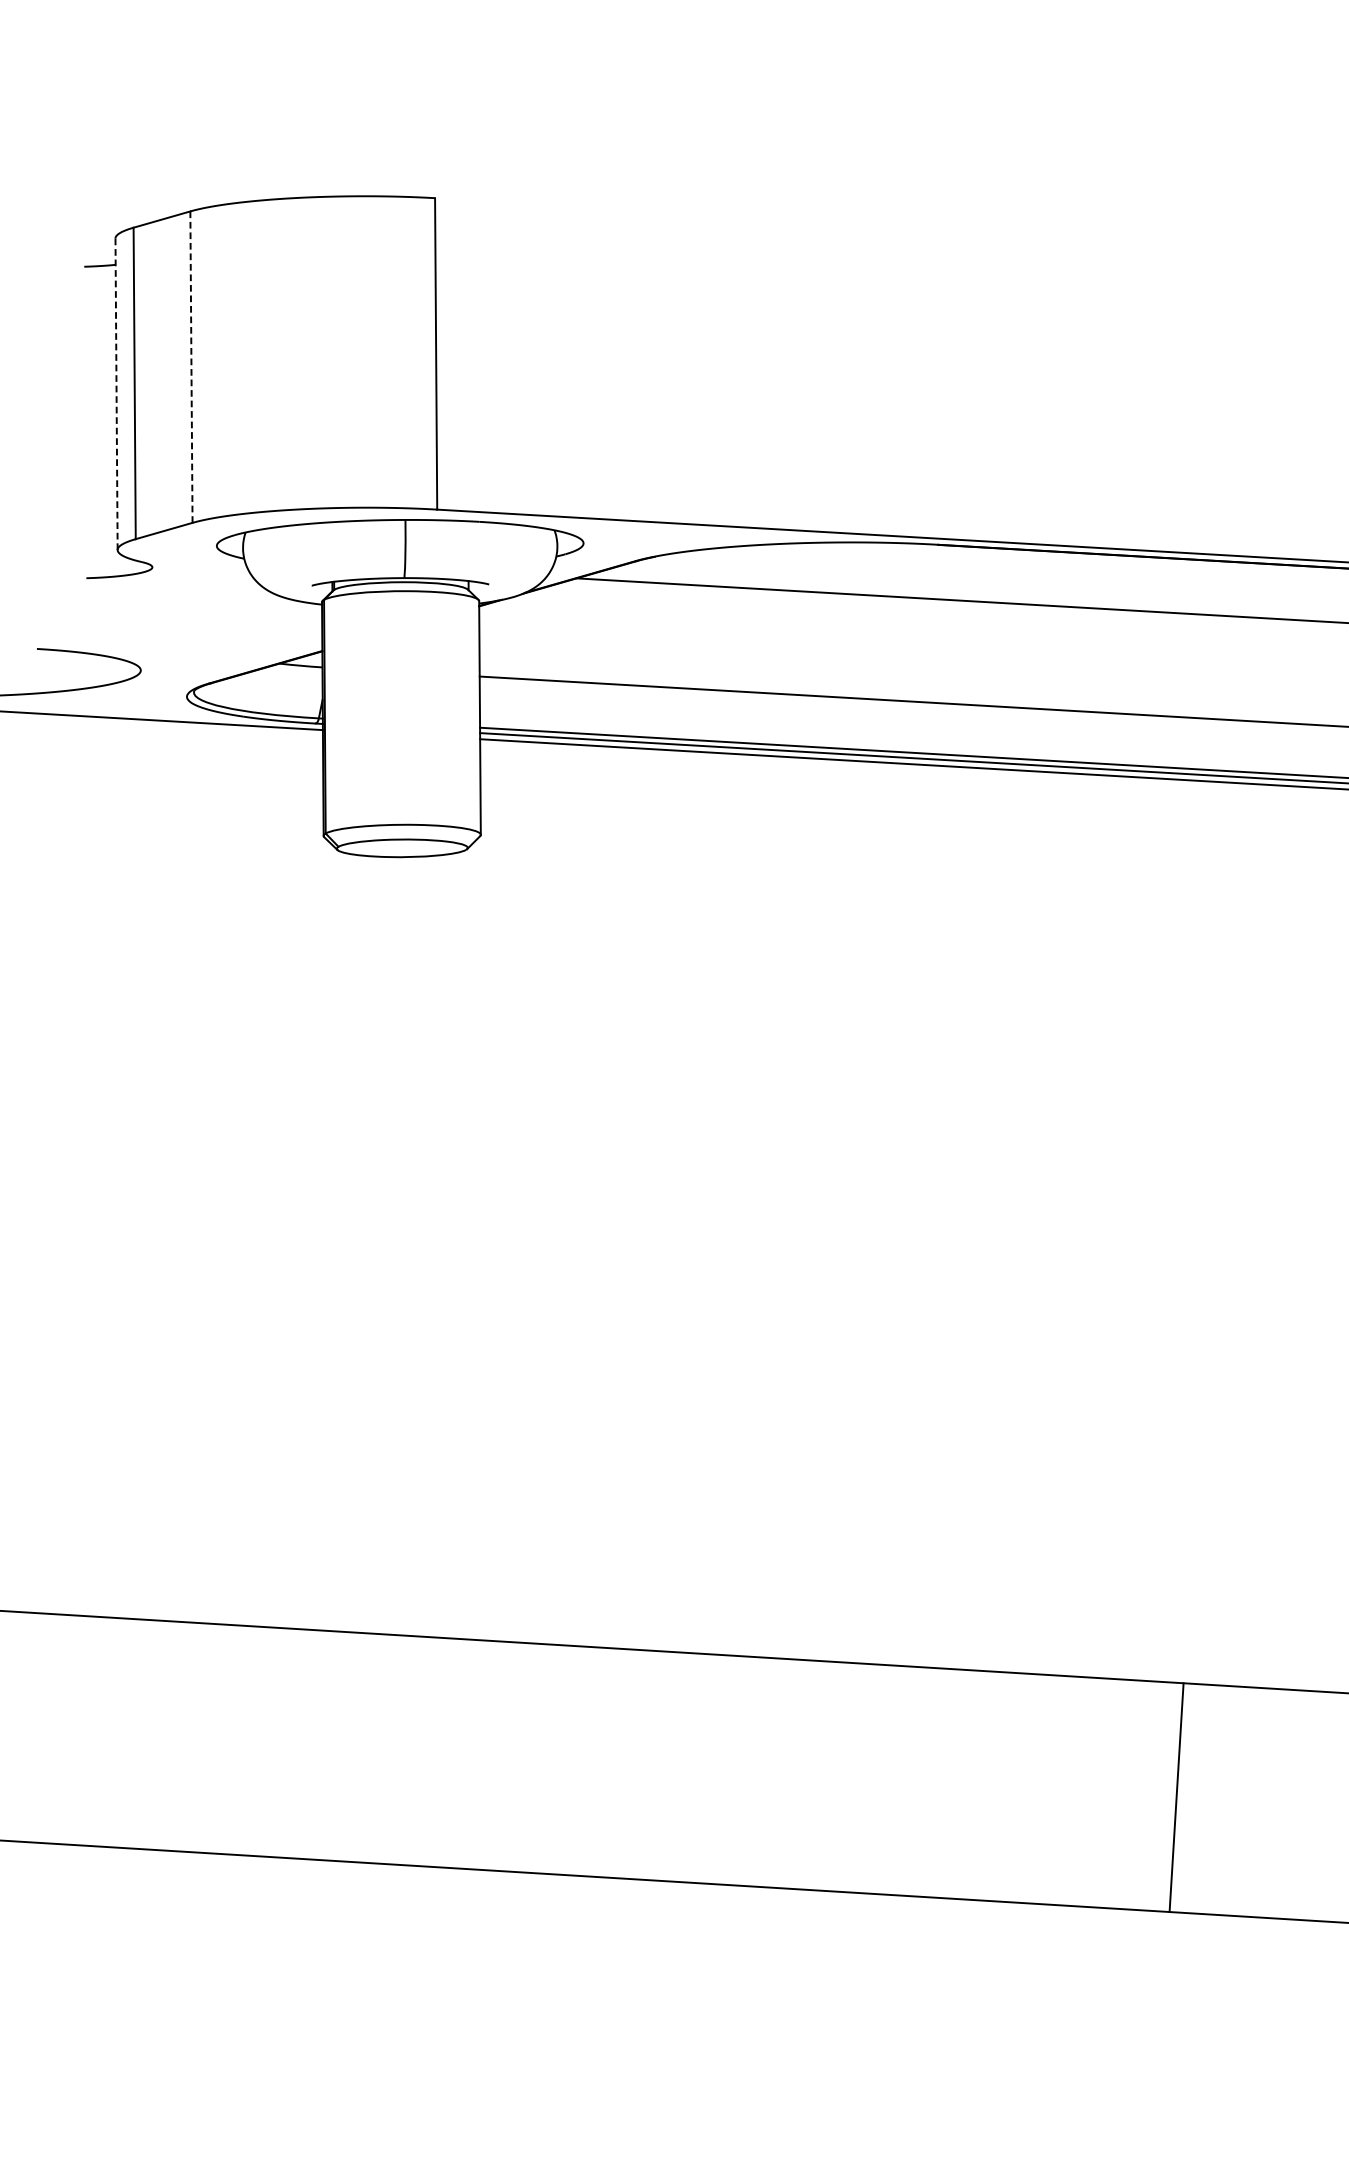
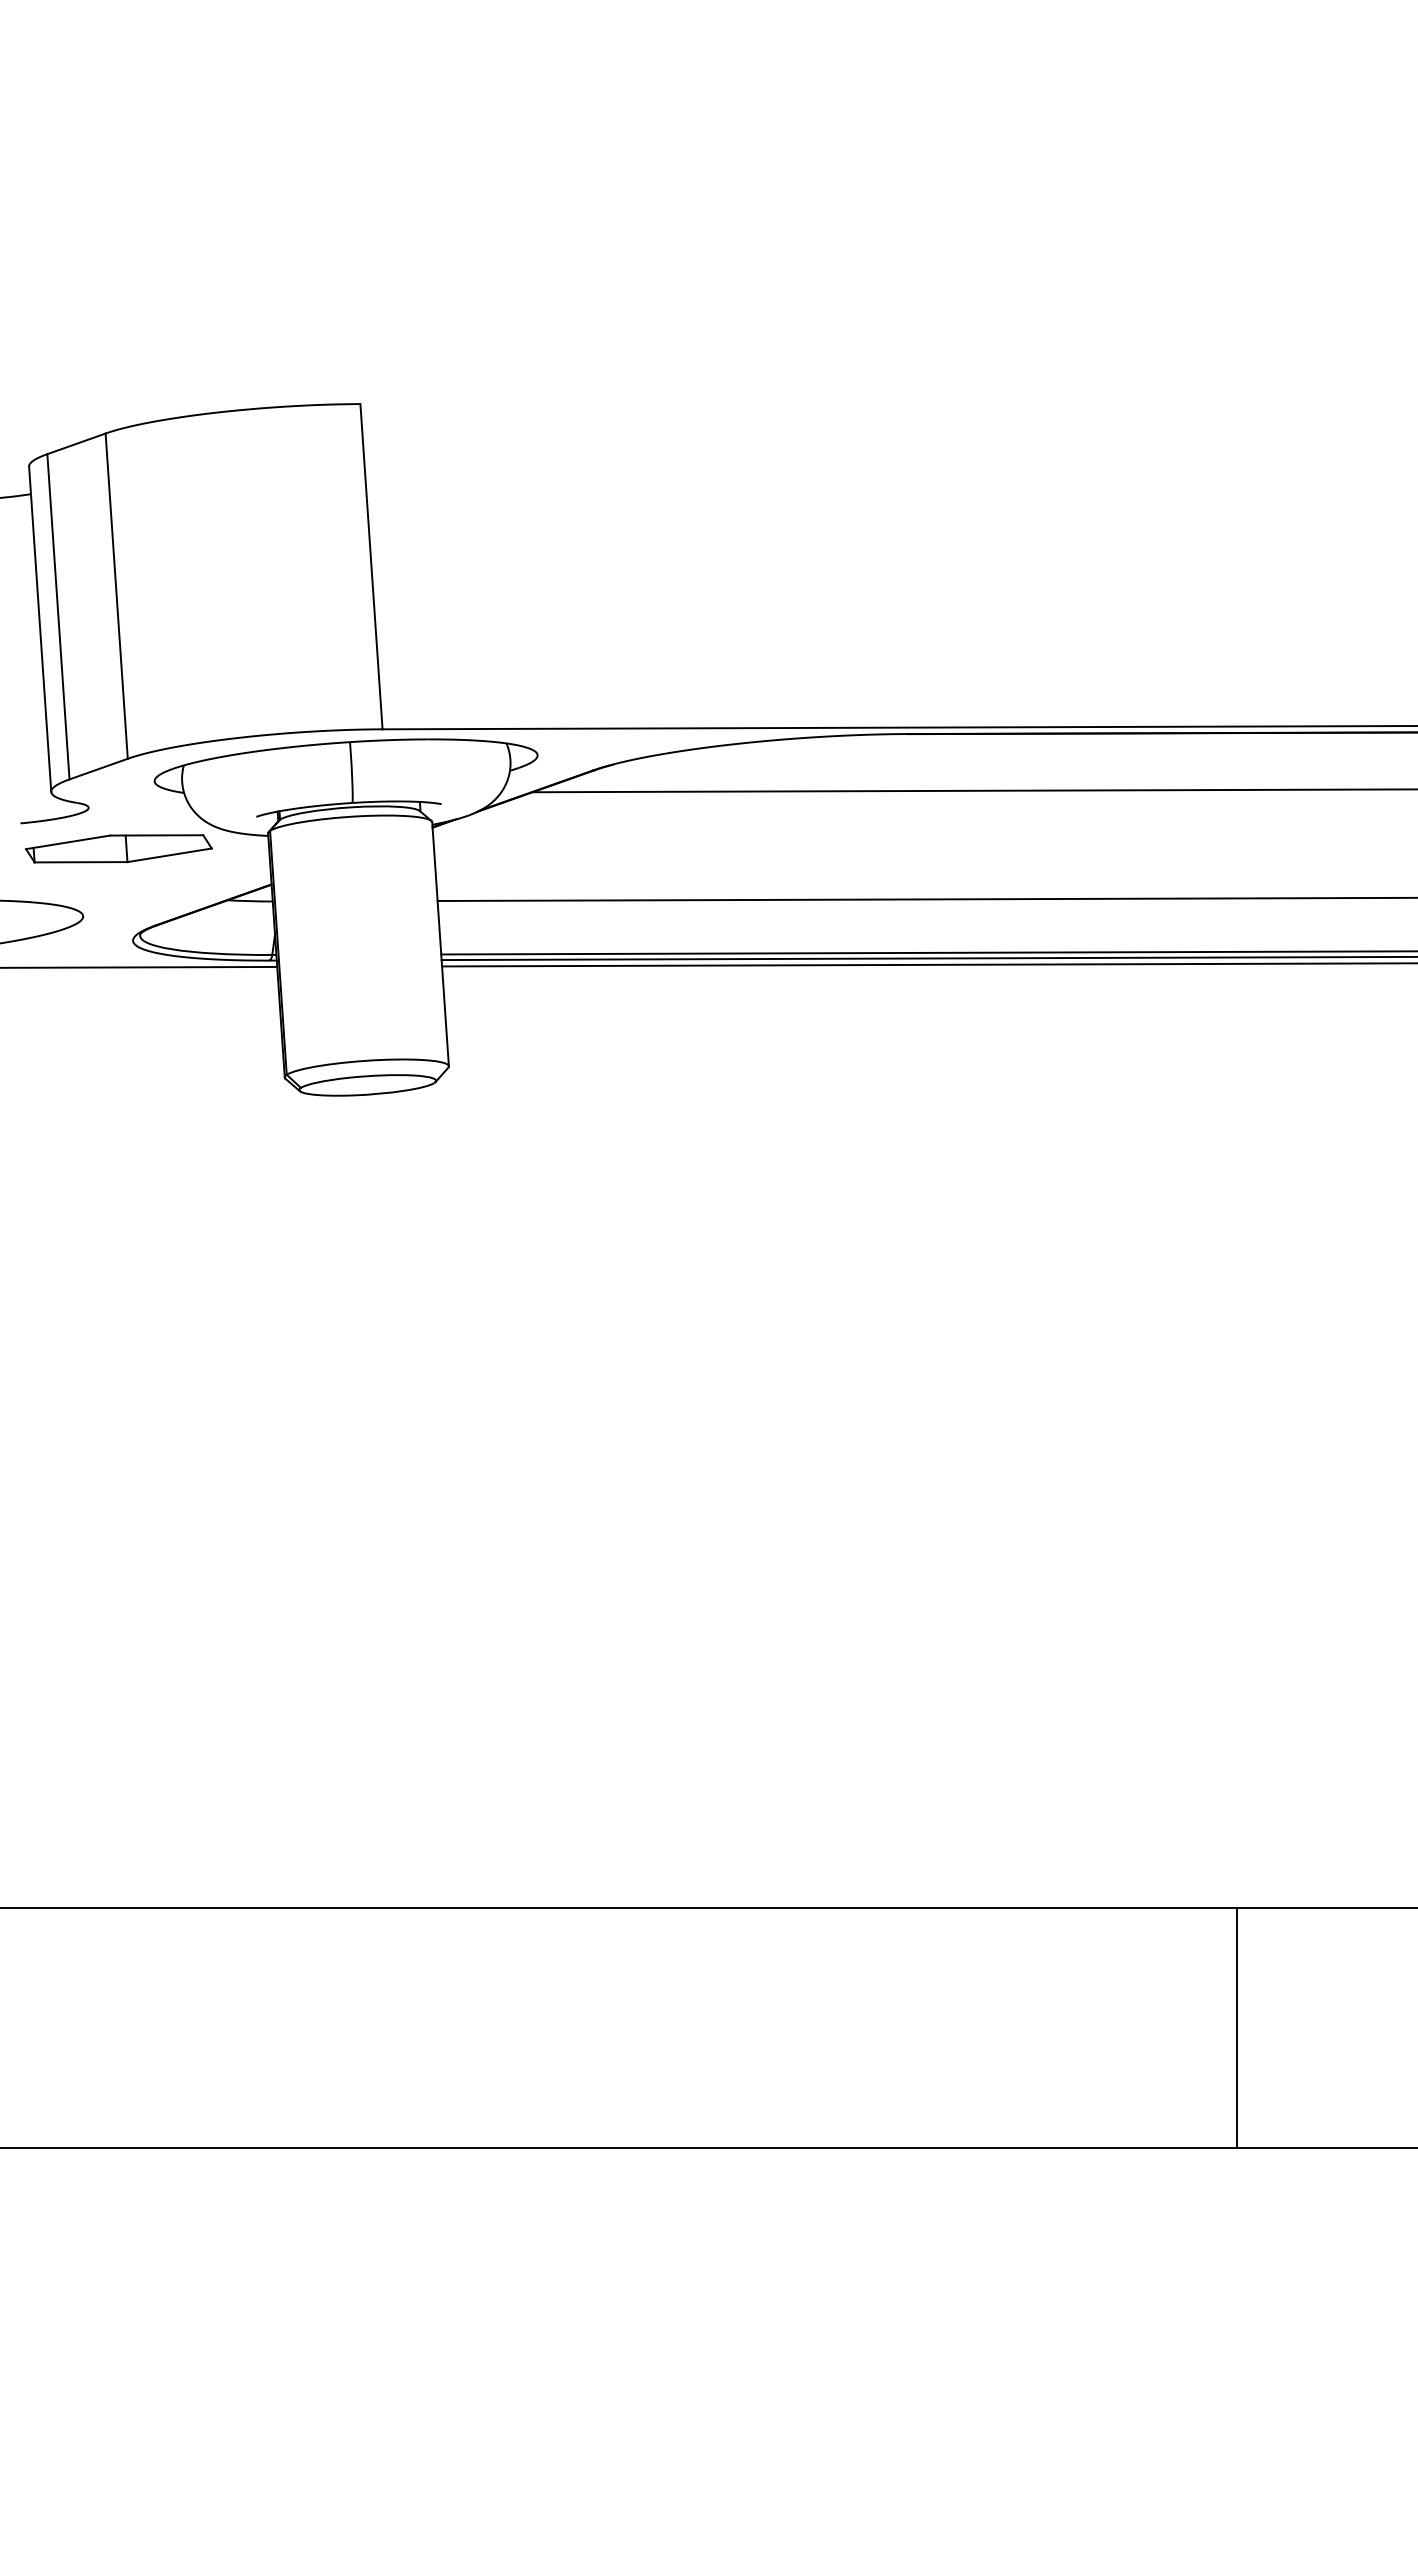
line: (191, 367) -> (116, 596), dashed -> solid
line: (116, 394) -> (40, 629), dashed -> solid
part: (178, 607) -> (118, 848), added

